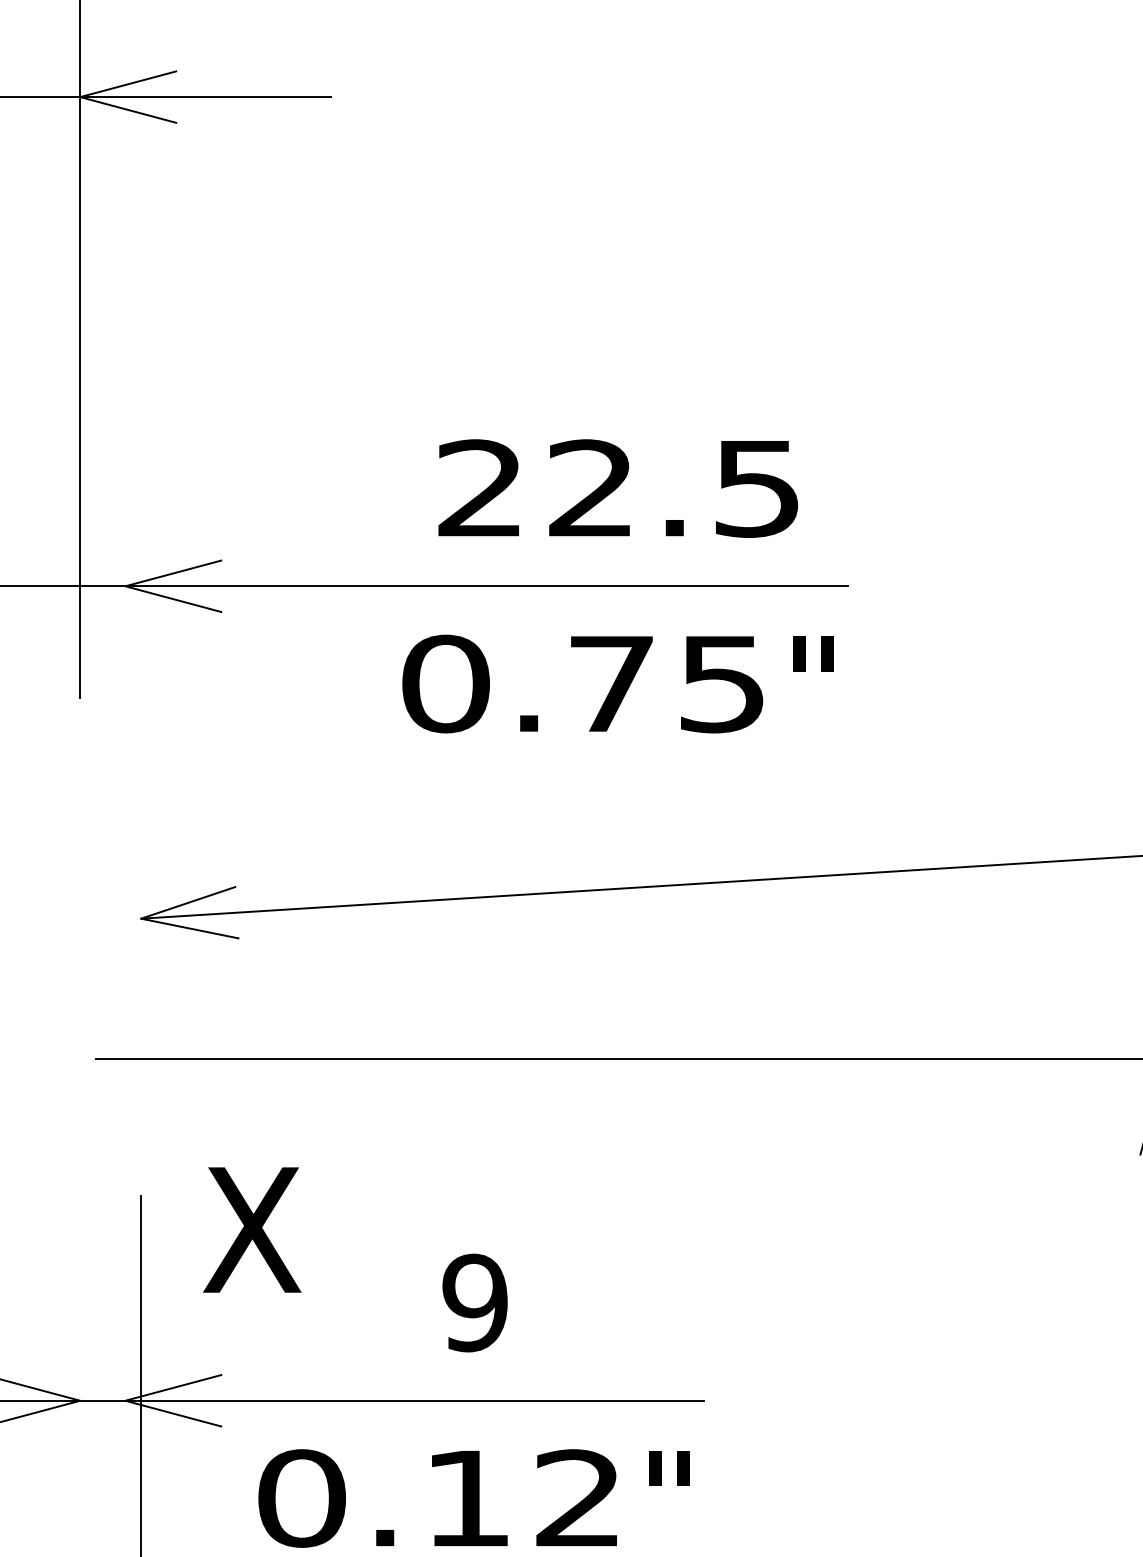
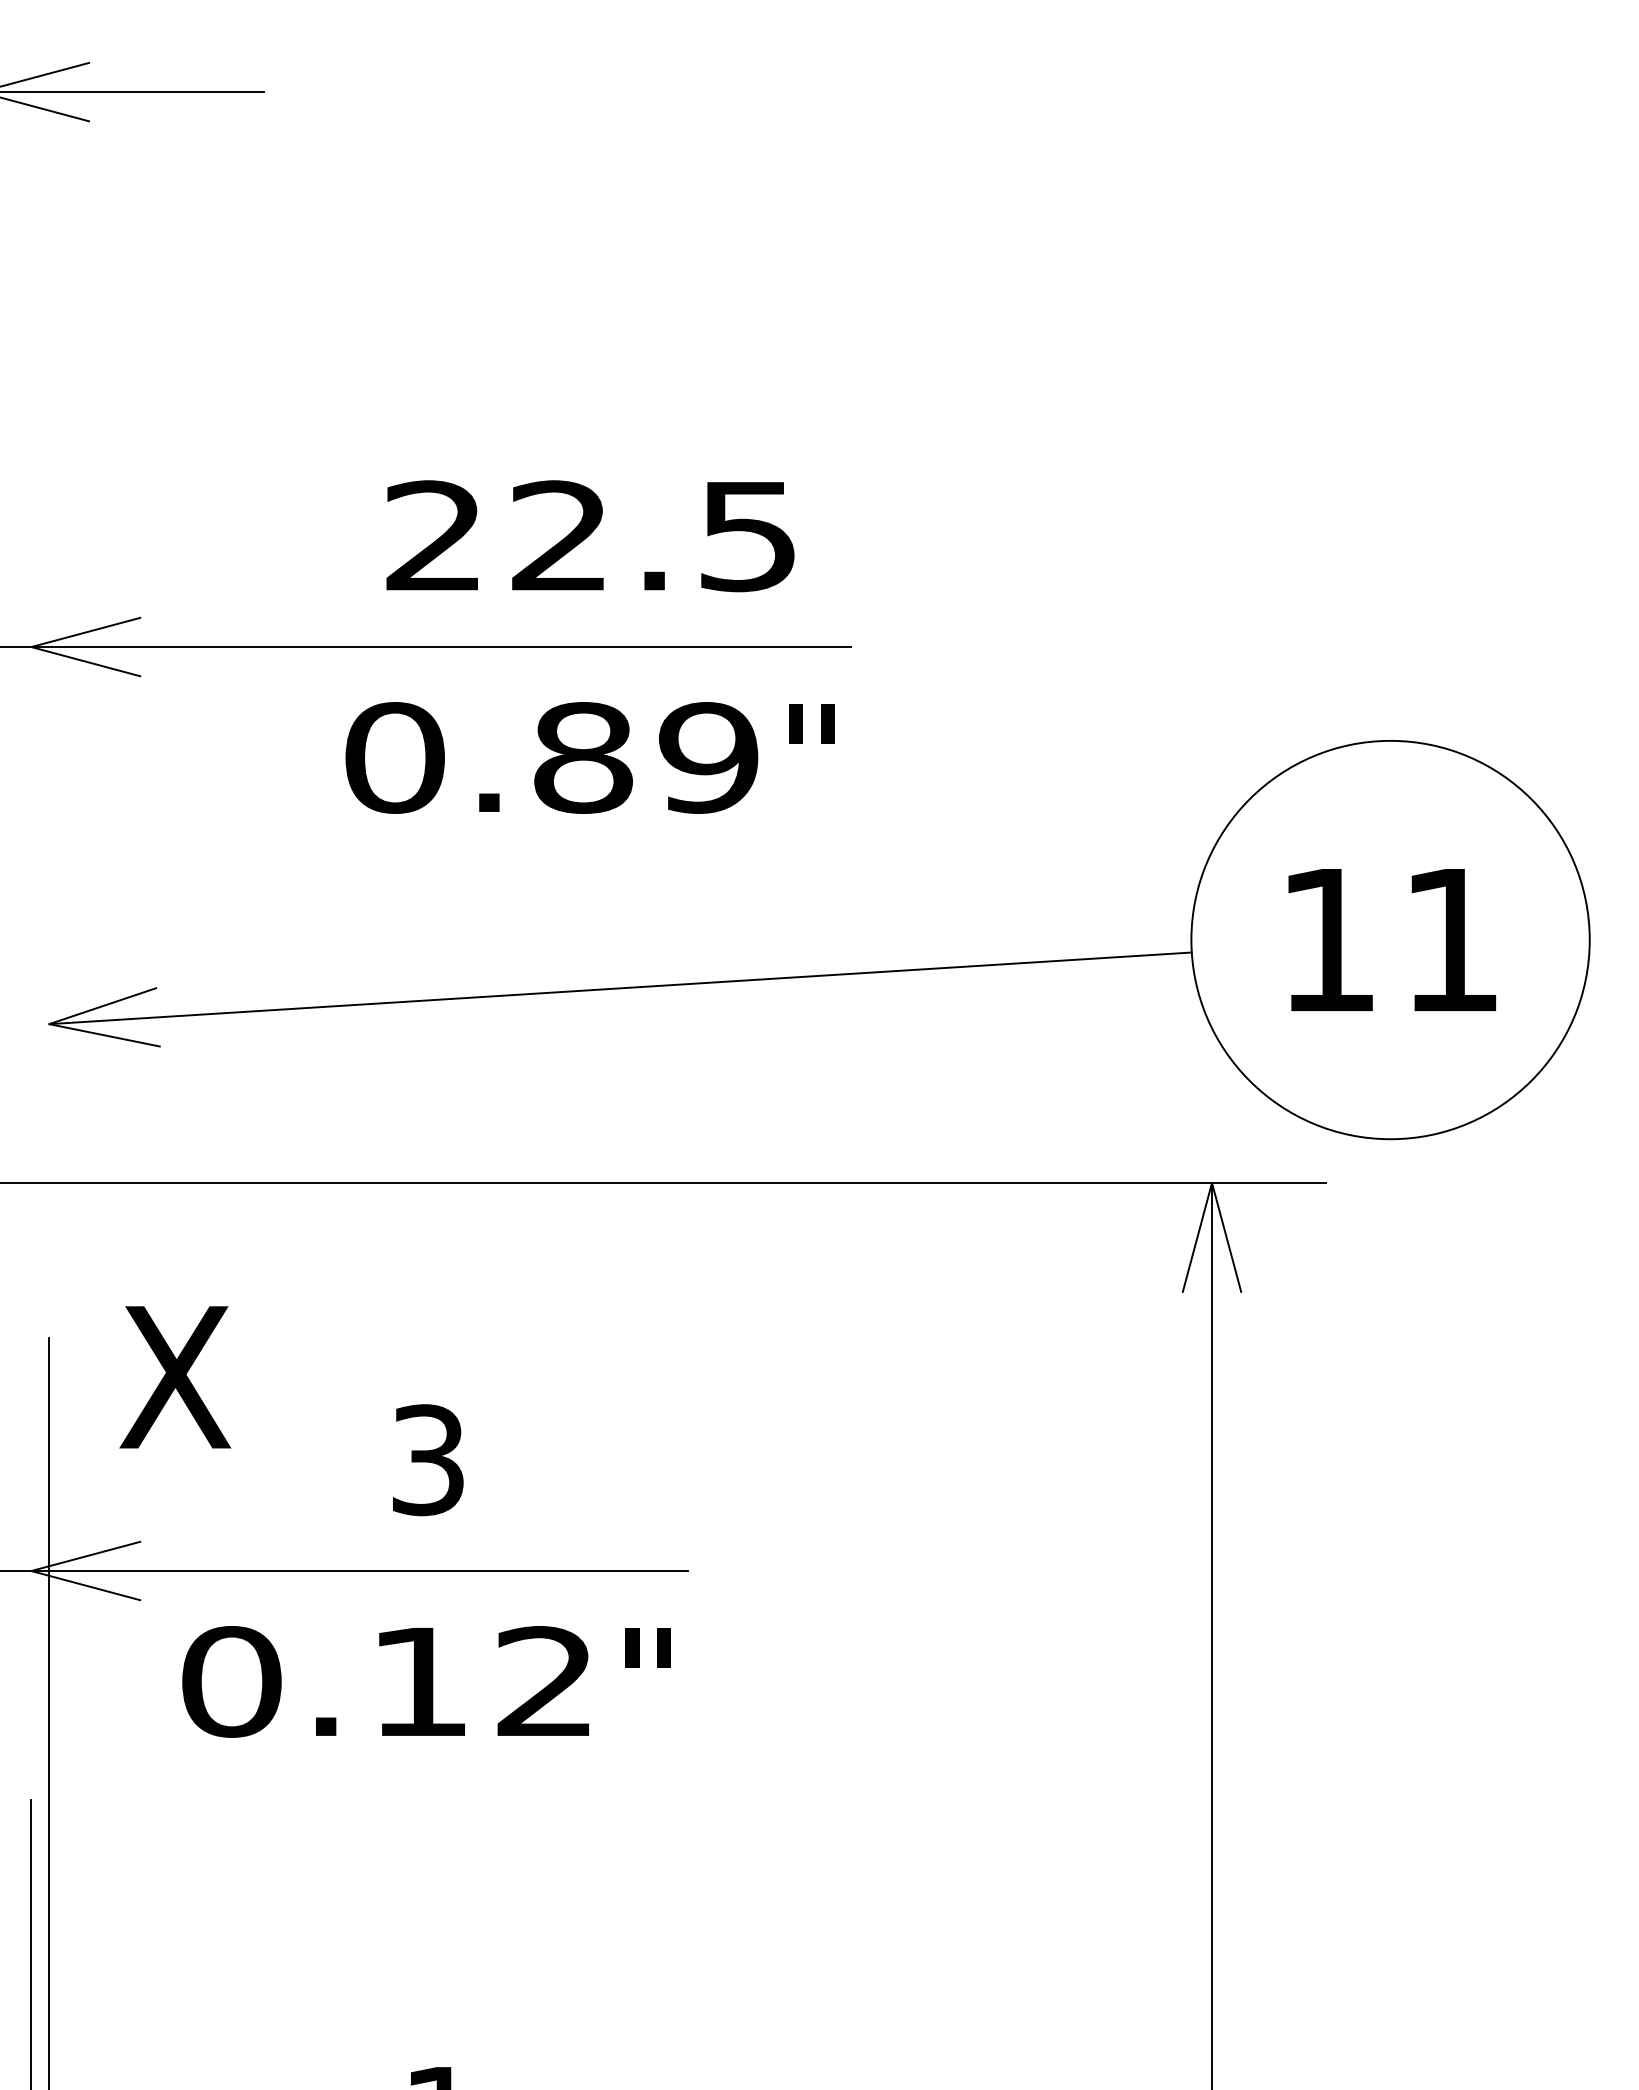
text: (667, 683) -> (646, 757), 0.75 -> 0.89
text: (475, 1303) -> (428, 1460), 9 -> 3

